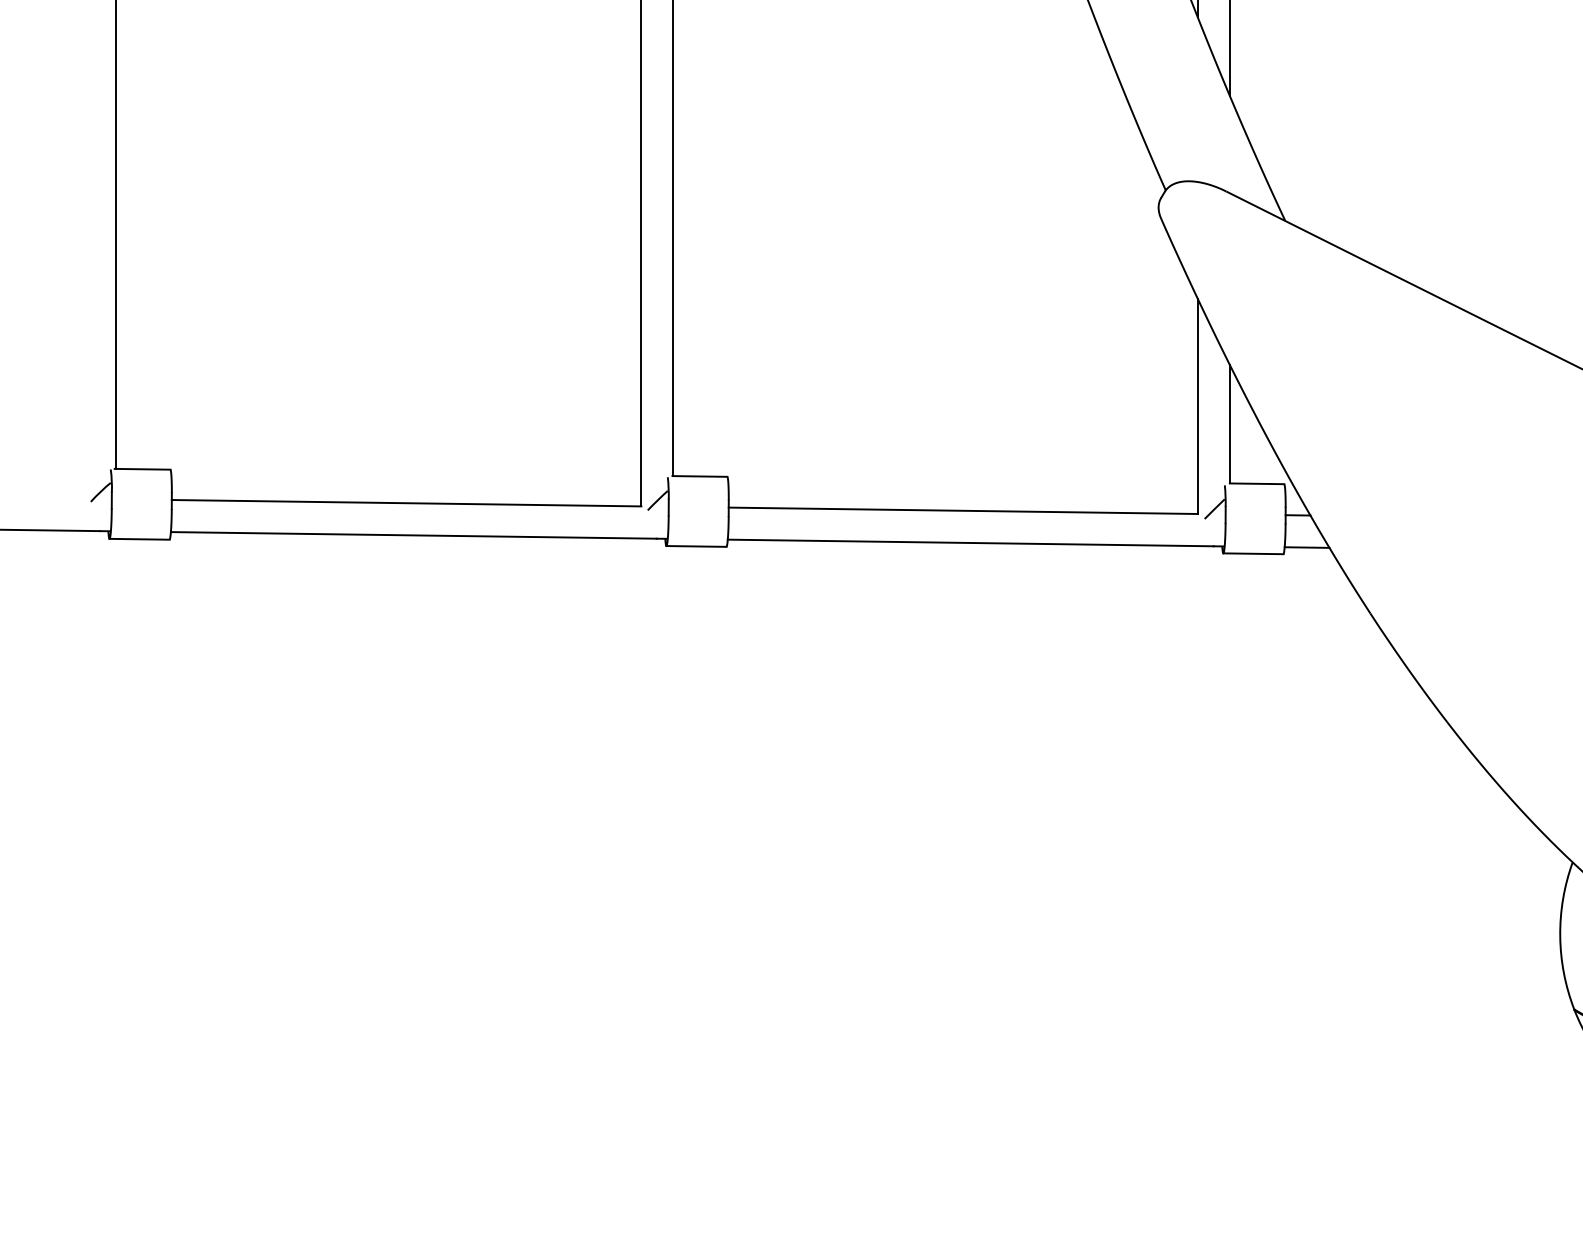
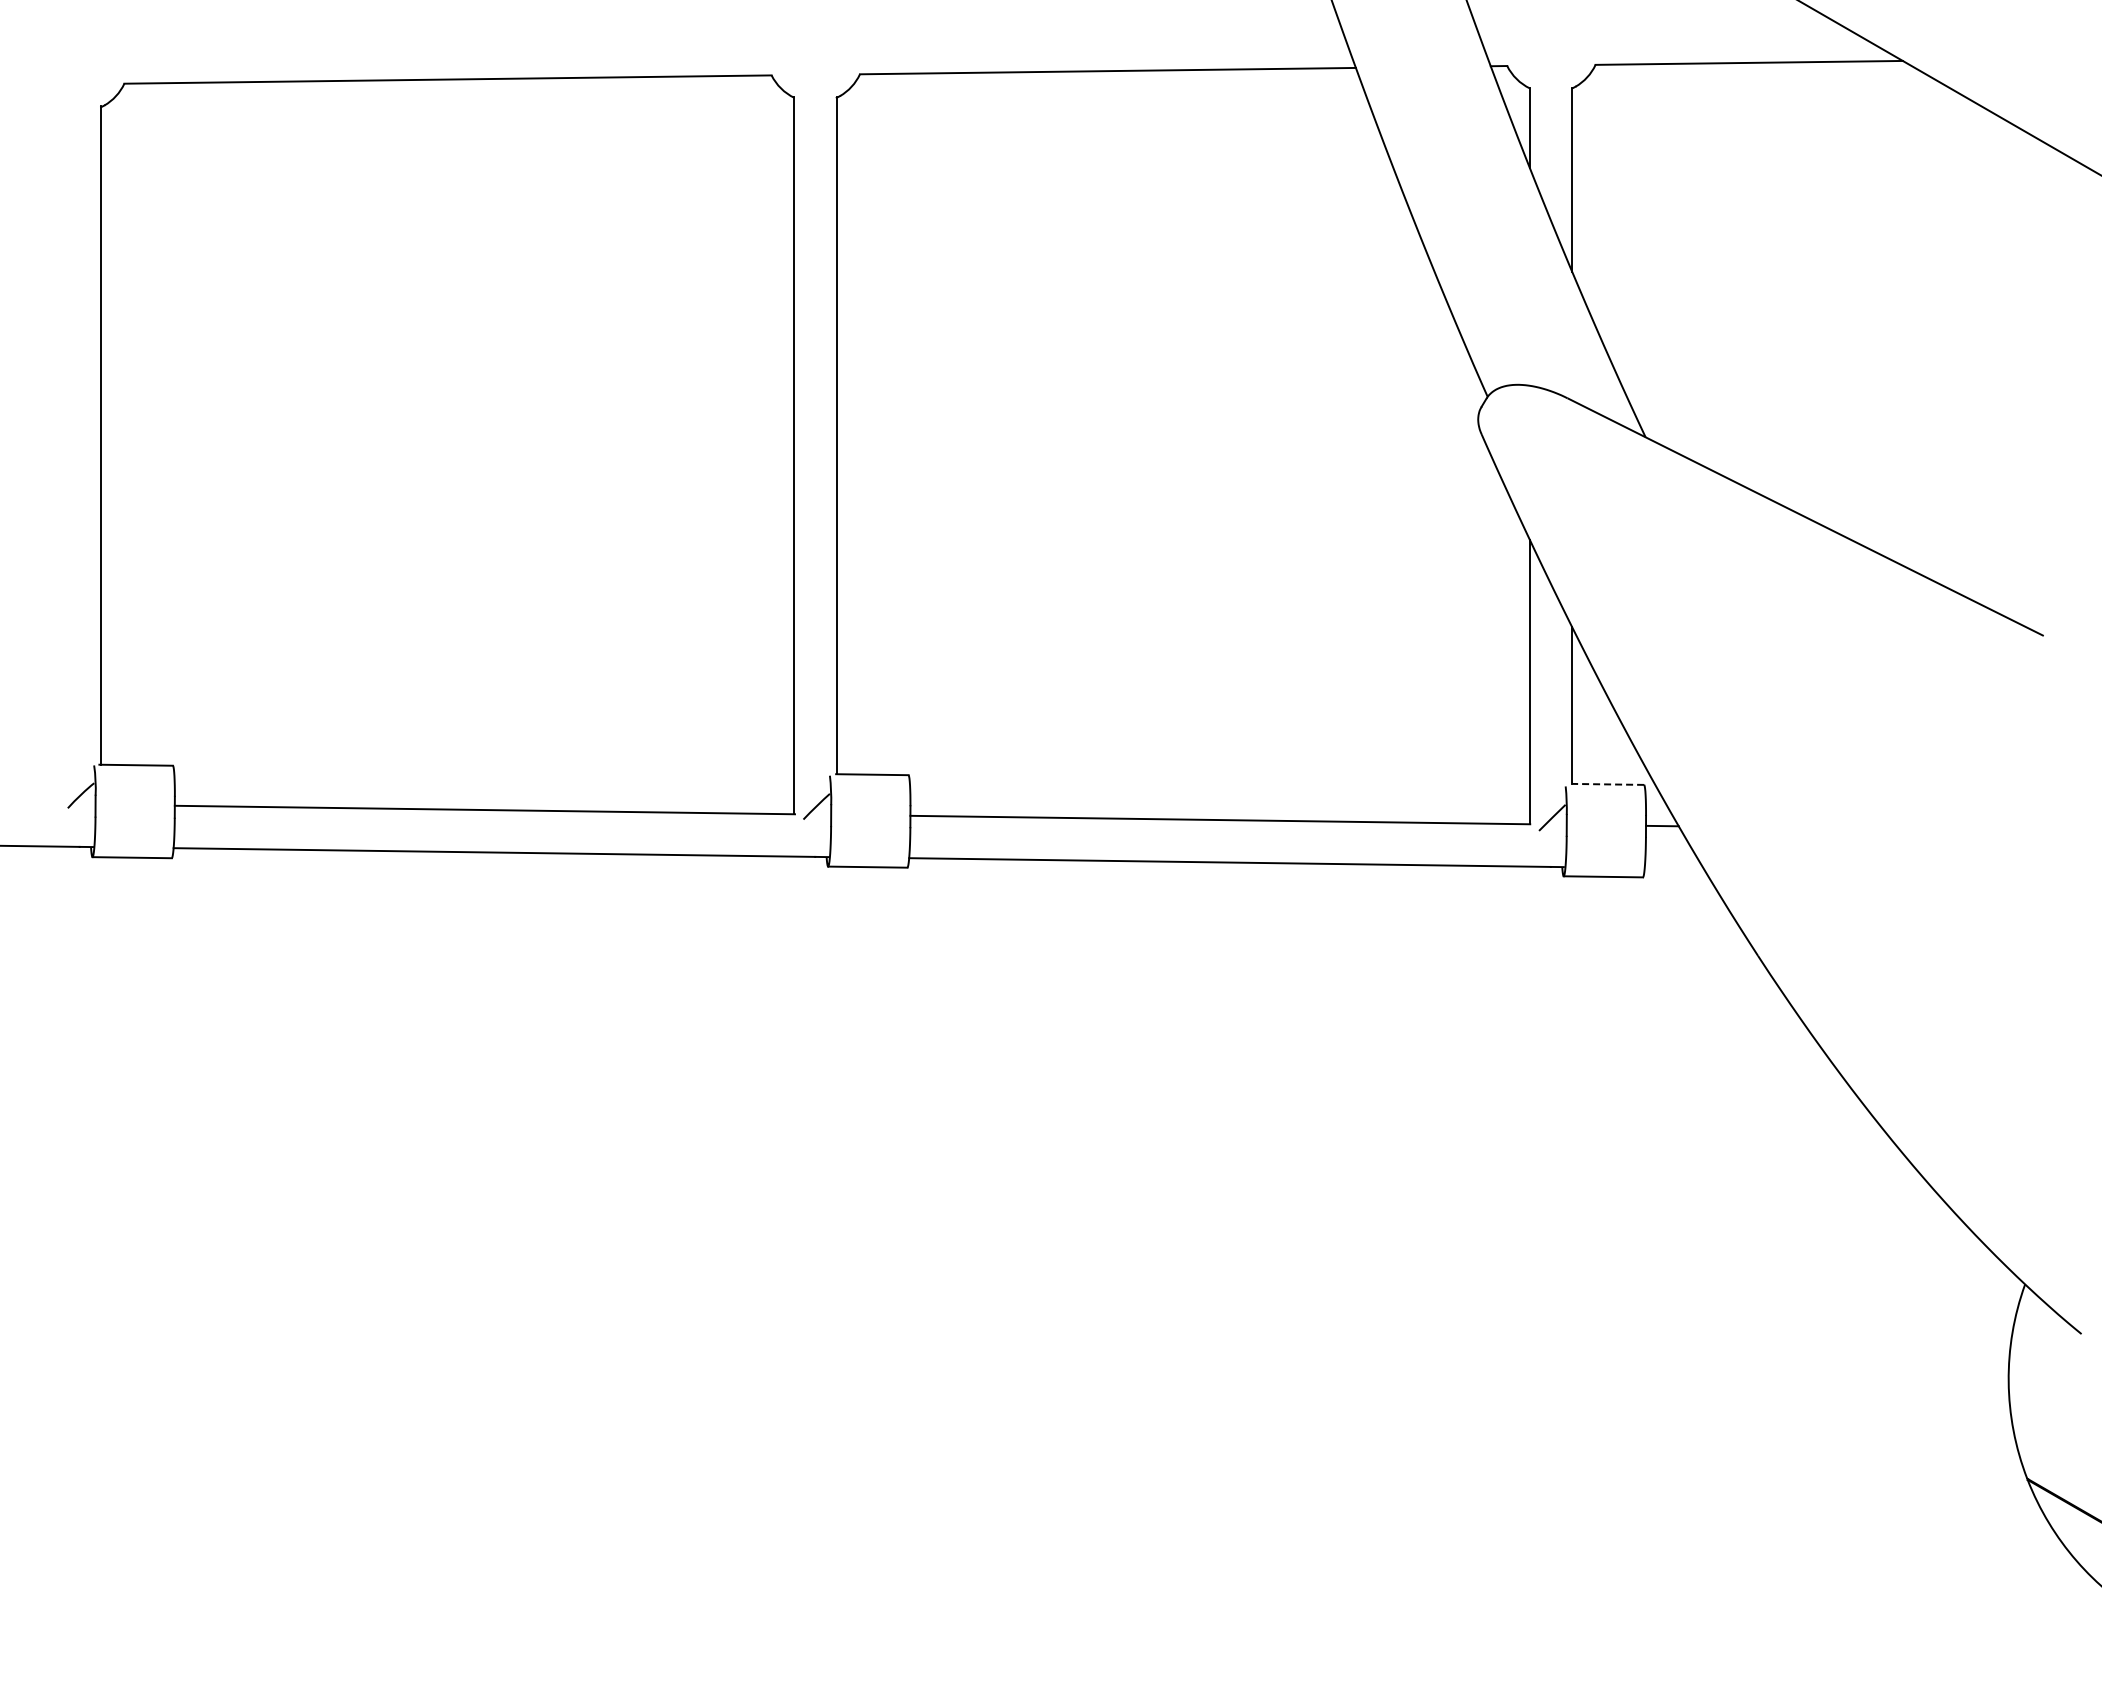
line: (1257, 483) -> (1608, 784), solid -> dashed
line: (1306, 547) -> (1673, 868), removed

